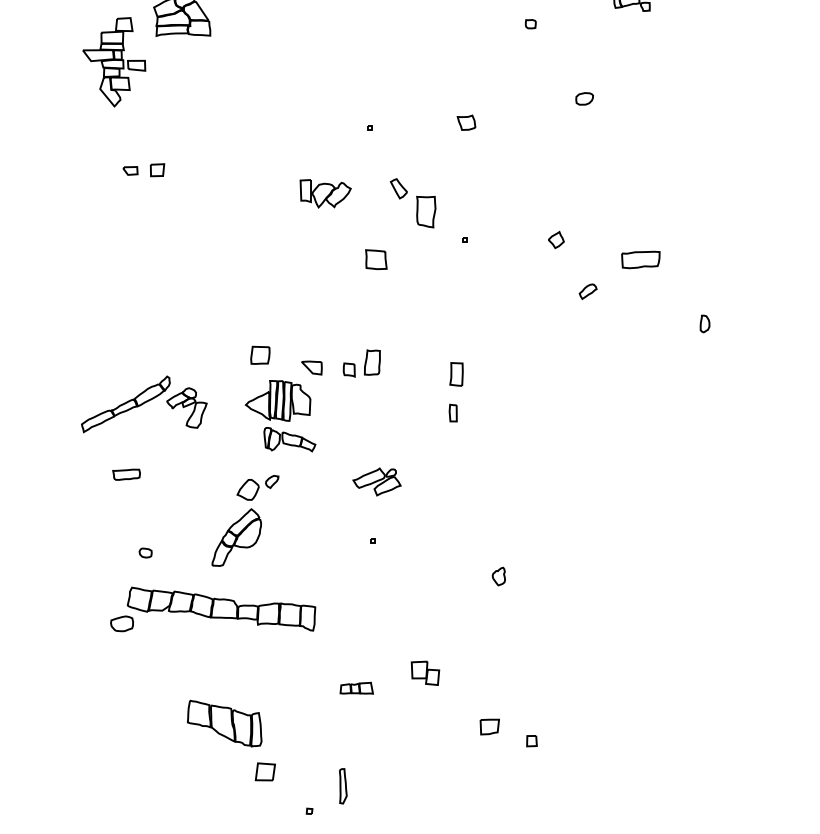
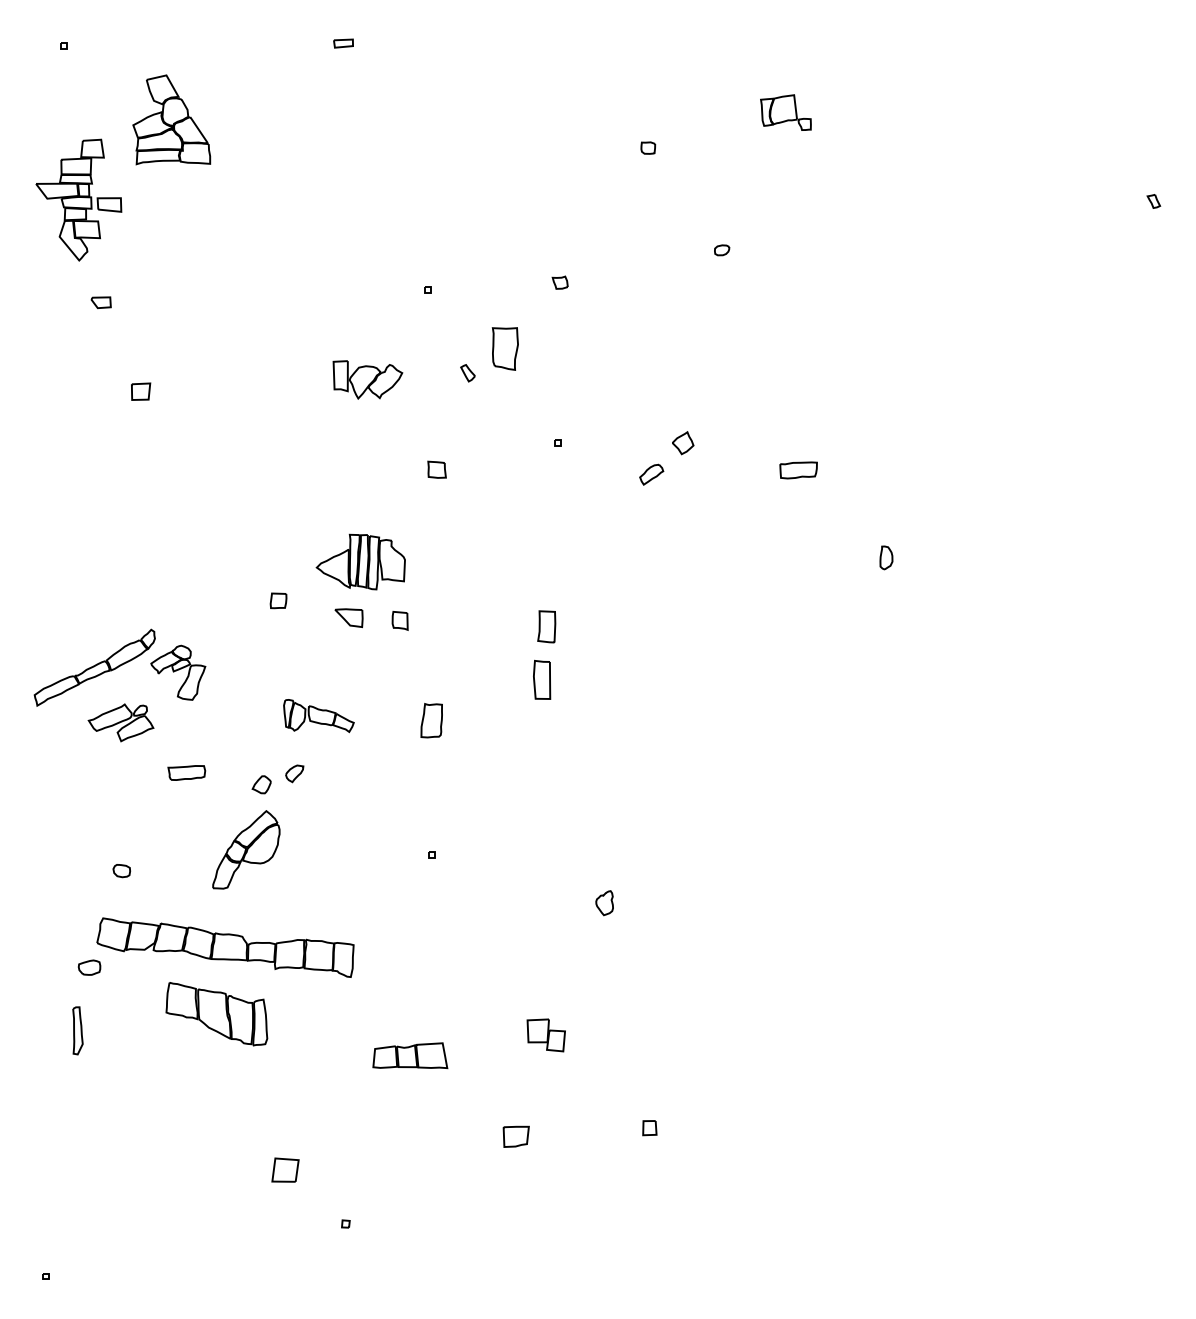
part: (585, 99) -> (722, 250), size x0.62
part: (465, 122) -> (559, 282), size x0.62
part: (130, 170) -> (100, 302), moved
part: (157, 170) -> (141, 391), moved
part: (398, 189) -> (467, 373), size x0.62
part: (425, 211) -> (504, 348), moved
part: (375, 259) -> (436, 469), size x0.62
part: (640, 260) -> (798, 470), size x0.71
part: (588, 291) -> (651, 474), moved
part: (260, 355) -> (278, 600), size x0.62
part: (372, 362) -> (431, 720), moved
part: (277, 400) -> (360, 561), moved
part: (453, 412) -> (542, 679), size x1.67
part: (126, 474) -> (186, 772), moved
part: (376, 481) -> (120, 722), moved
part: (247, 489) -> (261, 784), size x0.62
part: (122, 623) -> (89, 967), size x0.71
part: (424, 673) -> (545, 1035), moved
part: (356, 688) -> (410, 1055), size x1.67
part: (224, 723) -> (216, 1014), moved
part: (489, 726) -> (515, 1136), moved
part: (342, 786) -> (77, 1030), moved

